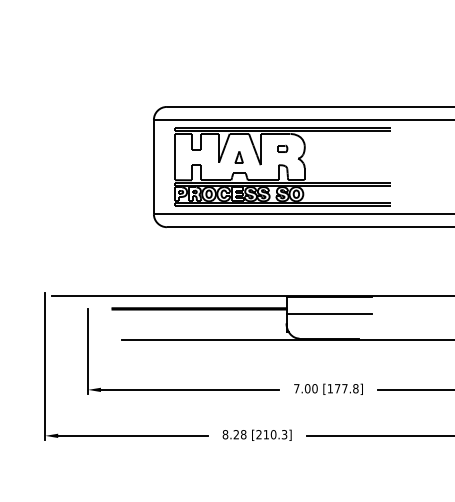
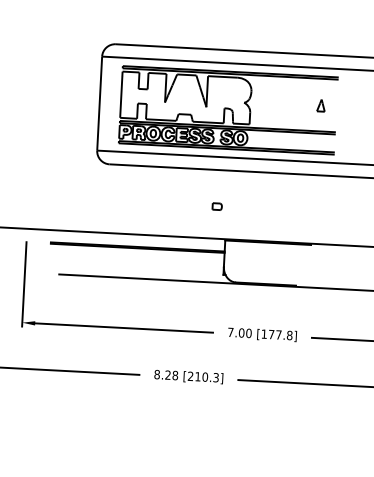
part: (282, 148) -> (217, 206), moved
part: (238, 157) -> (320, 105), moved
line: (329, 314) -> (267, 260), removed

